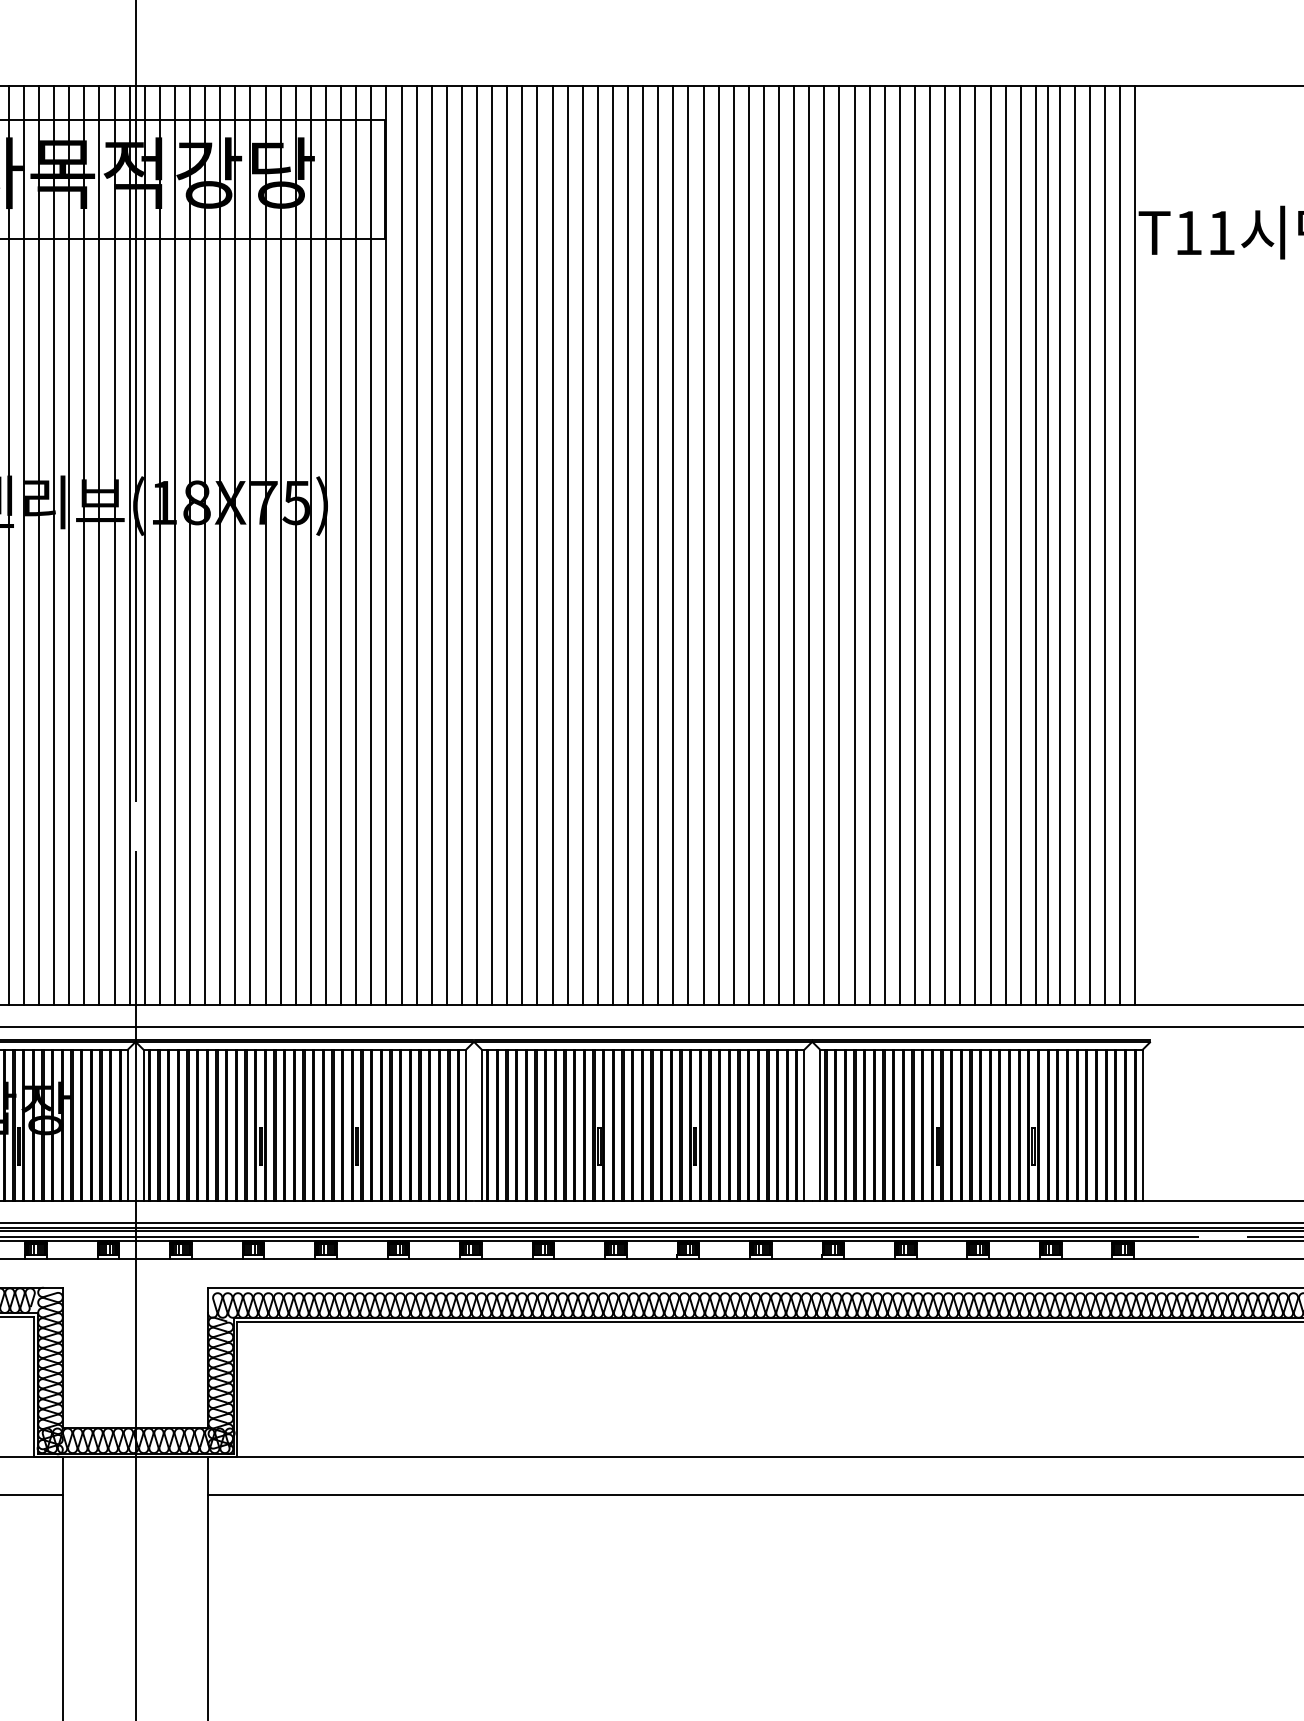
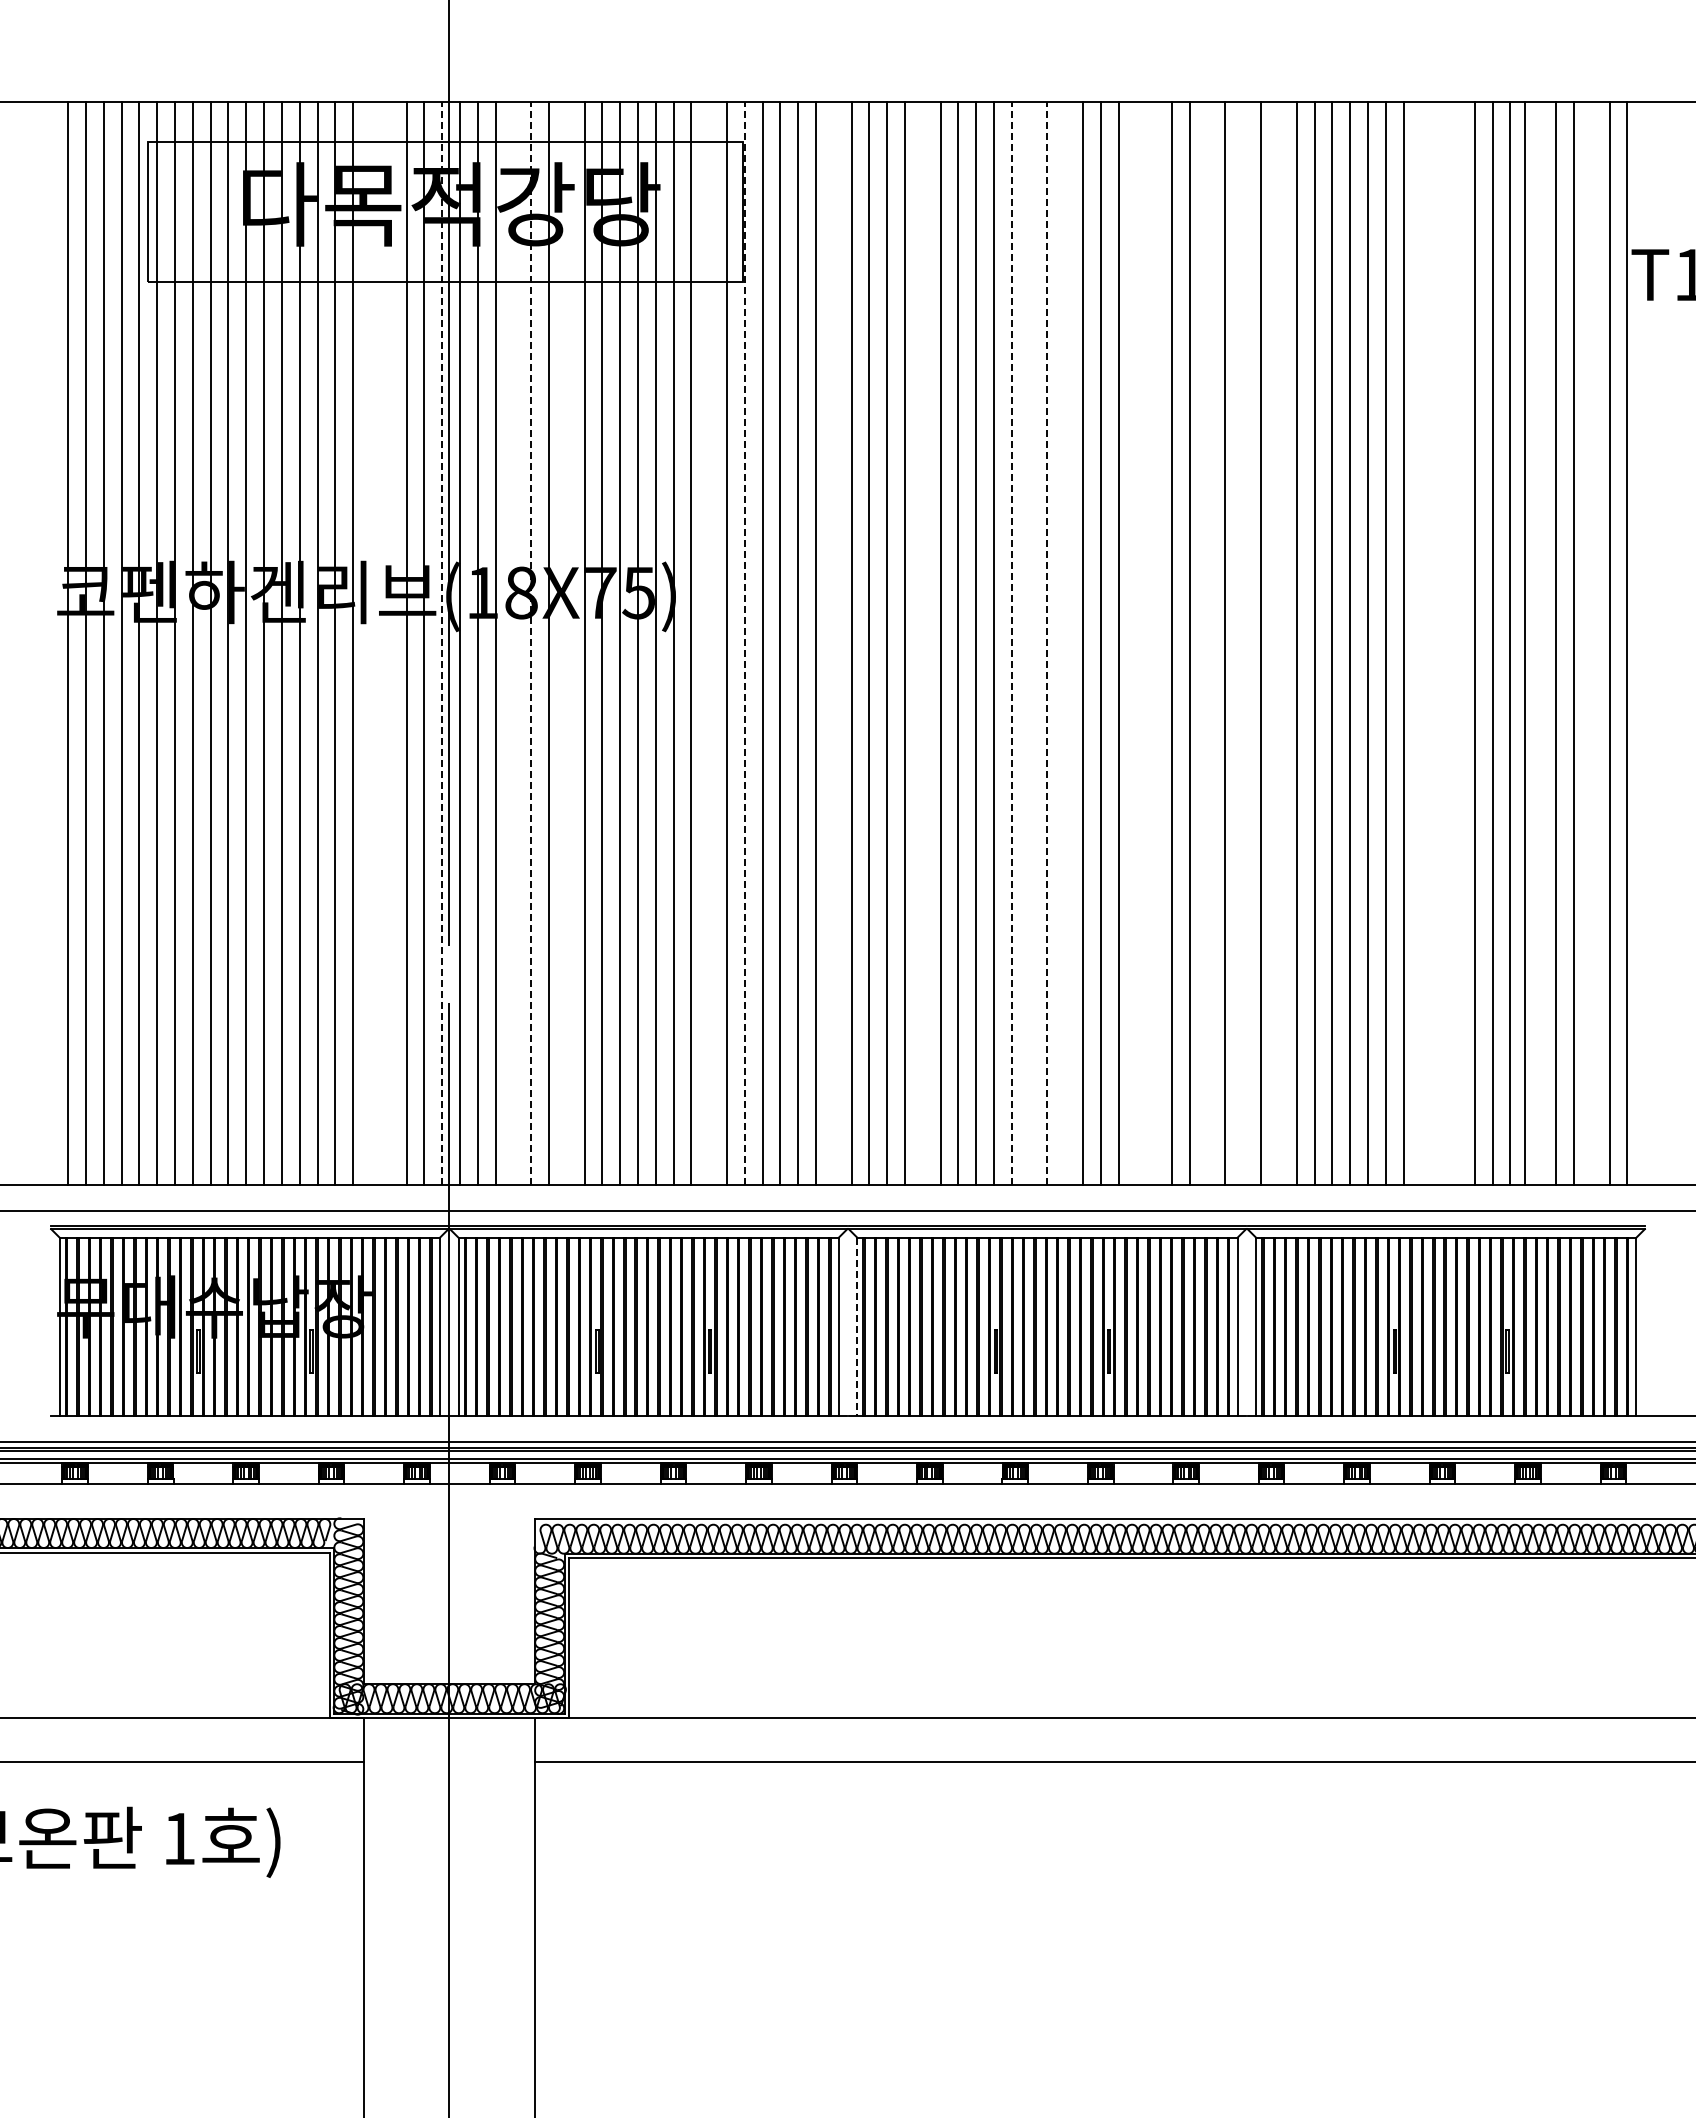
line: (68, 545) -> (370, 643), removed
line: (84, 545) -> (388, 643), removed
line: (129, 545) -> (442, 643), solid -> dashed
line: (190, 545) -> (513, 643), removed
line: (205, 545) -> (531, 643), solid -> dashed
line: (235, 545) -> (566, 643), removed
line: (356, 545) -> (709, 643), removed
line: (386, 545) -> (744, 643), solid -> dashed
line: (461, 545) -> (833, 643), removed
line: (537, 545) -> (922, 643), removed
line: (612, 545) -> (1011, 643), solid -> dashed
line: (627, 545) -> (1029, 643), removed
line: (643, 545) -> (1047, 643), solid -> dashed
line: (658, 545) -> (1065, 643), removed
line: (718, 545) -> (1136, 643), removed
line: (733, 545) -> (1154, 643), removed
line: (778, 545) -> (1207, 643), removed
line: (809, 545) -> (1243, 643), removed
line: (839, 545) -> (1278, 643), removed
line: (960, 545) -> (1421, 643), removed
line: (975, 545) -> (1439, 643), removed
line: (990, 545) -> (1456, 643), removed
line: (1059, 545) -> (1538, 643), removed
line: (1104, 545) -> (1591, 643), removed
line: (482, 1125) -> (857, 1327), solid -> dashed

